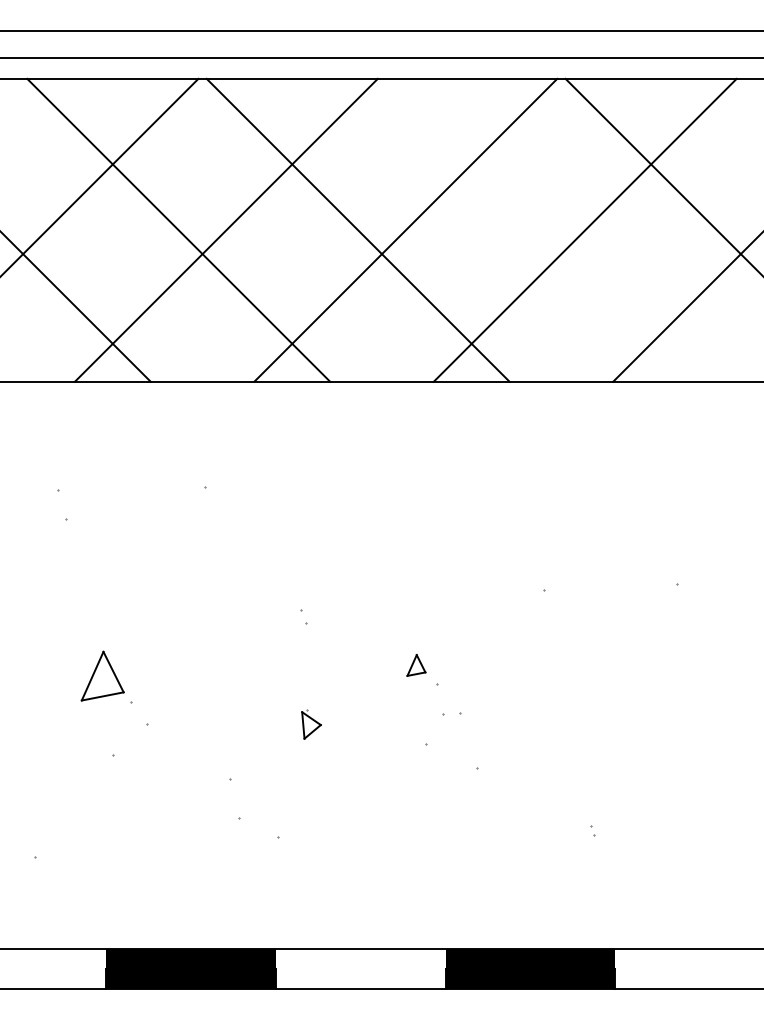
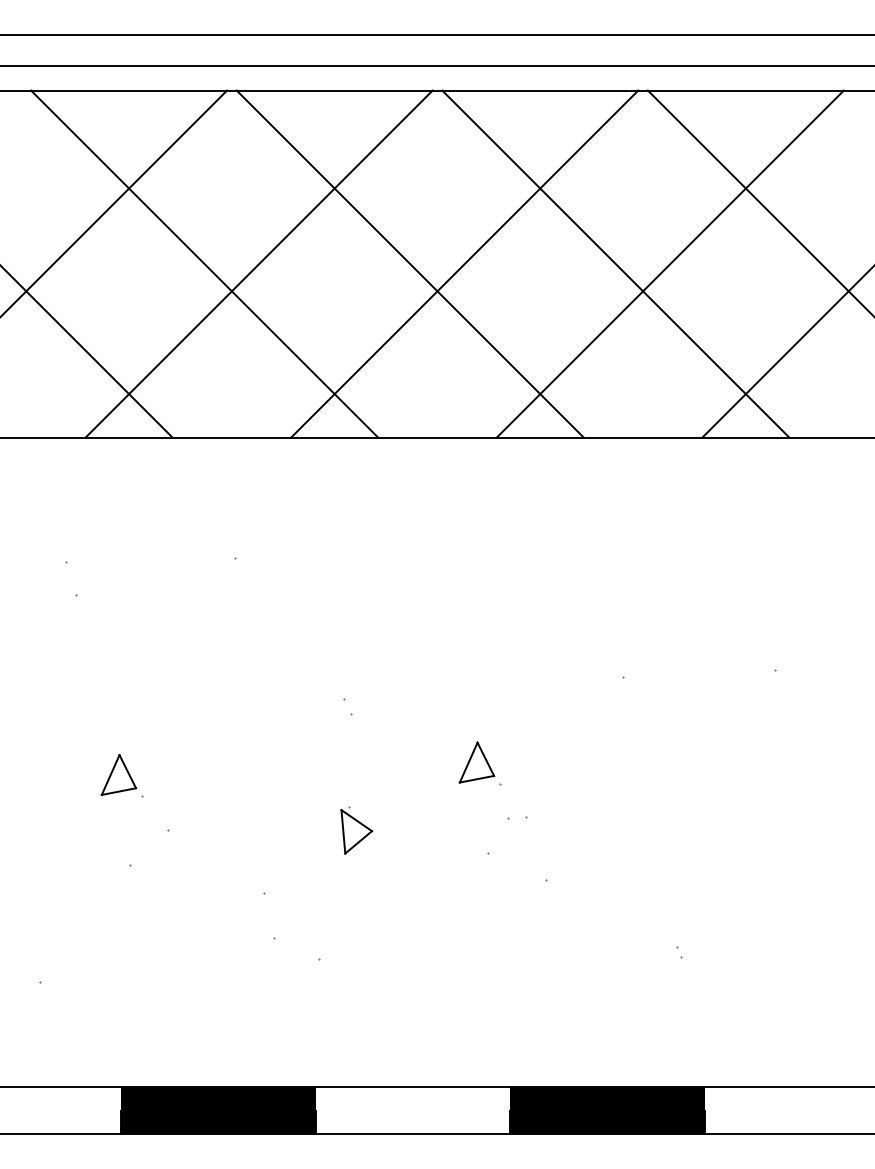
line: (537, 229) -> (615, 263), added
part: (416, 665) -> (477, 762), size x1.67
part: (106, 676) -> (121, 775), size x0.71
part: (311, 724) -> (356, 830), size x1.43

